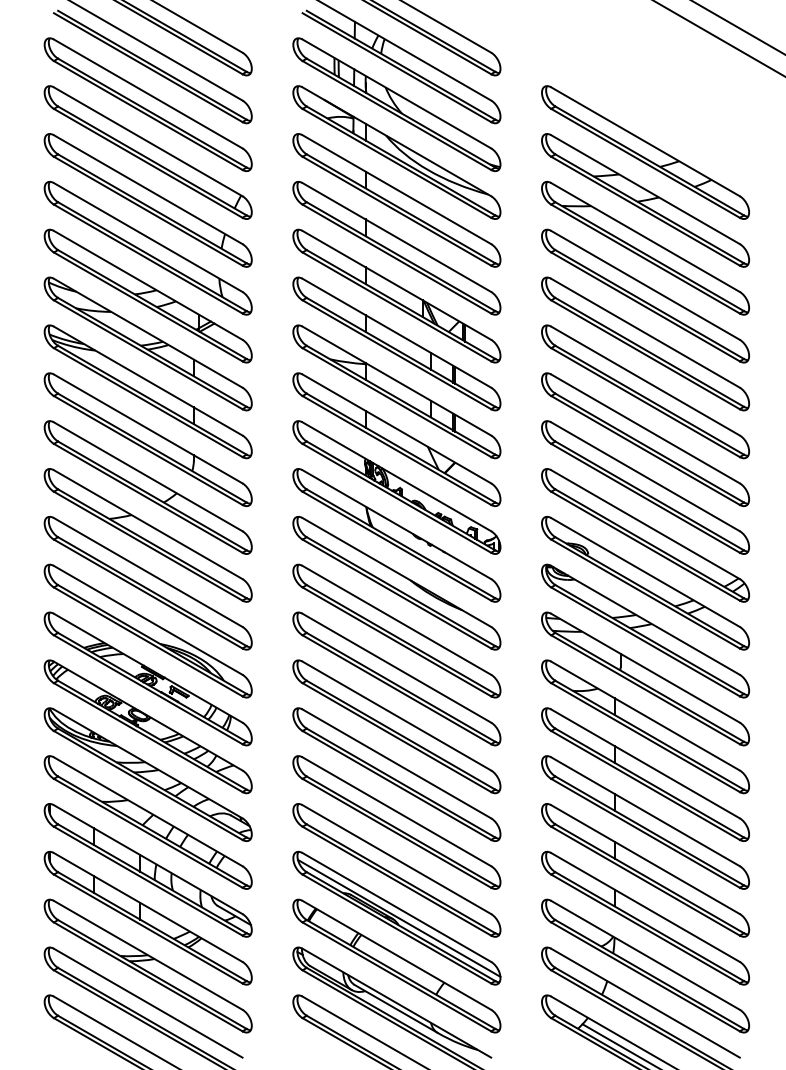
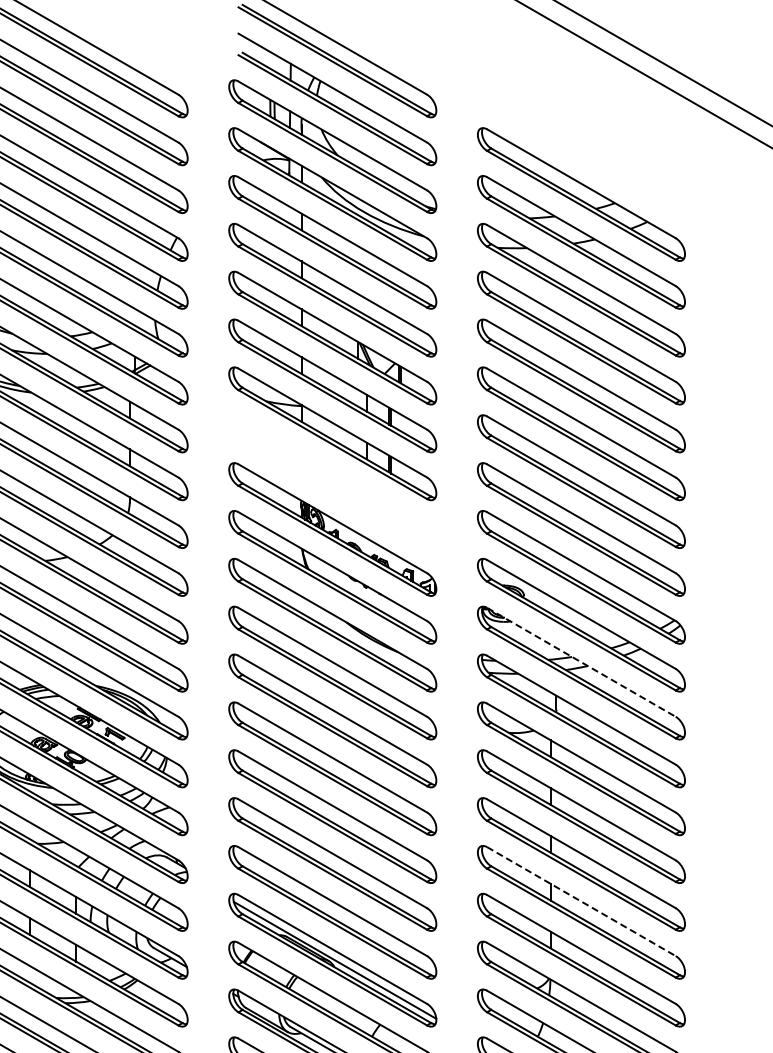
part: (396, 439) -> (332, 481), removed
line: (645, 620) -> (581, 662), solid -> dashed
line: (645, 859) -> (581, 901), solid -> dashed

